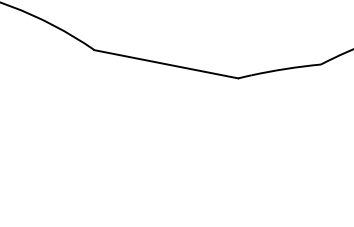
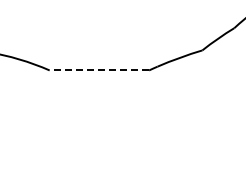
line: (166, 64) -> (99, 70), solid -> dashed

